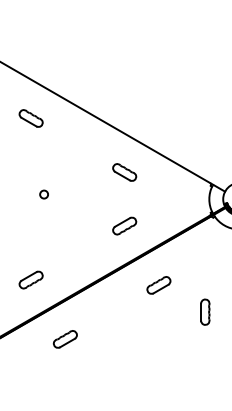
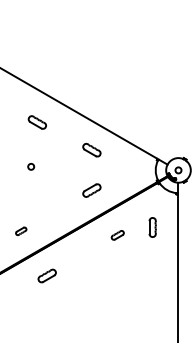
part: (29, 118) -> (36, 122), moved
part: (29, 280) -> (20, 231), size x0.6
part: (158, 285) -> (117, 235), size x0.7
part: (205, 312) -> (152, 227), moved

